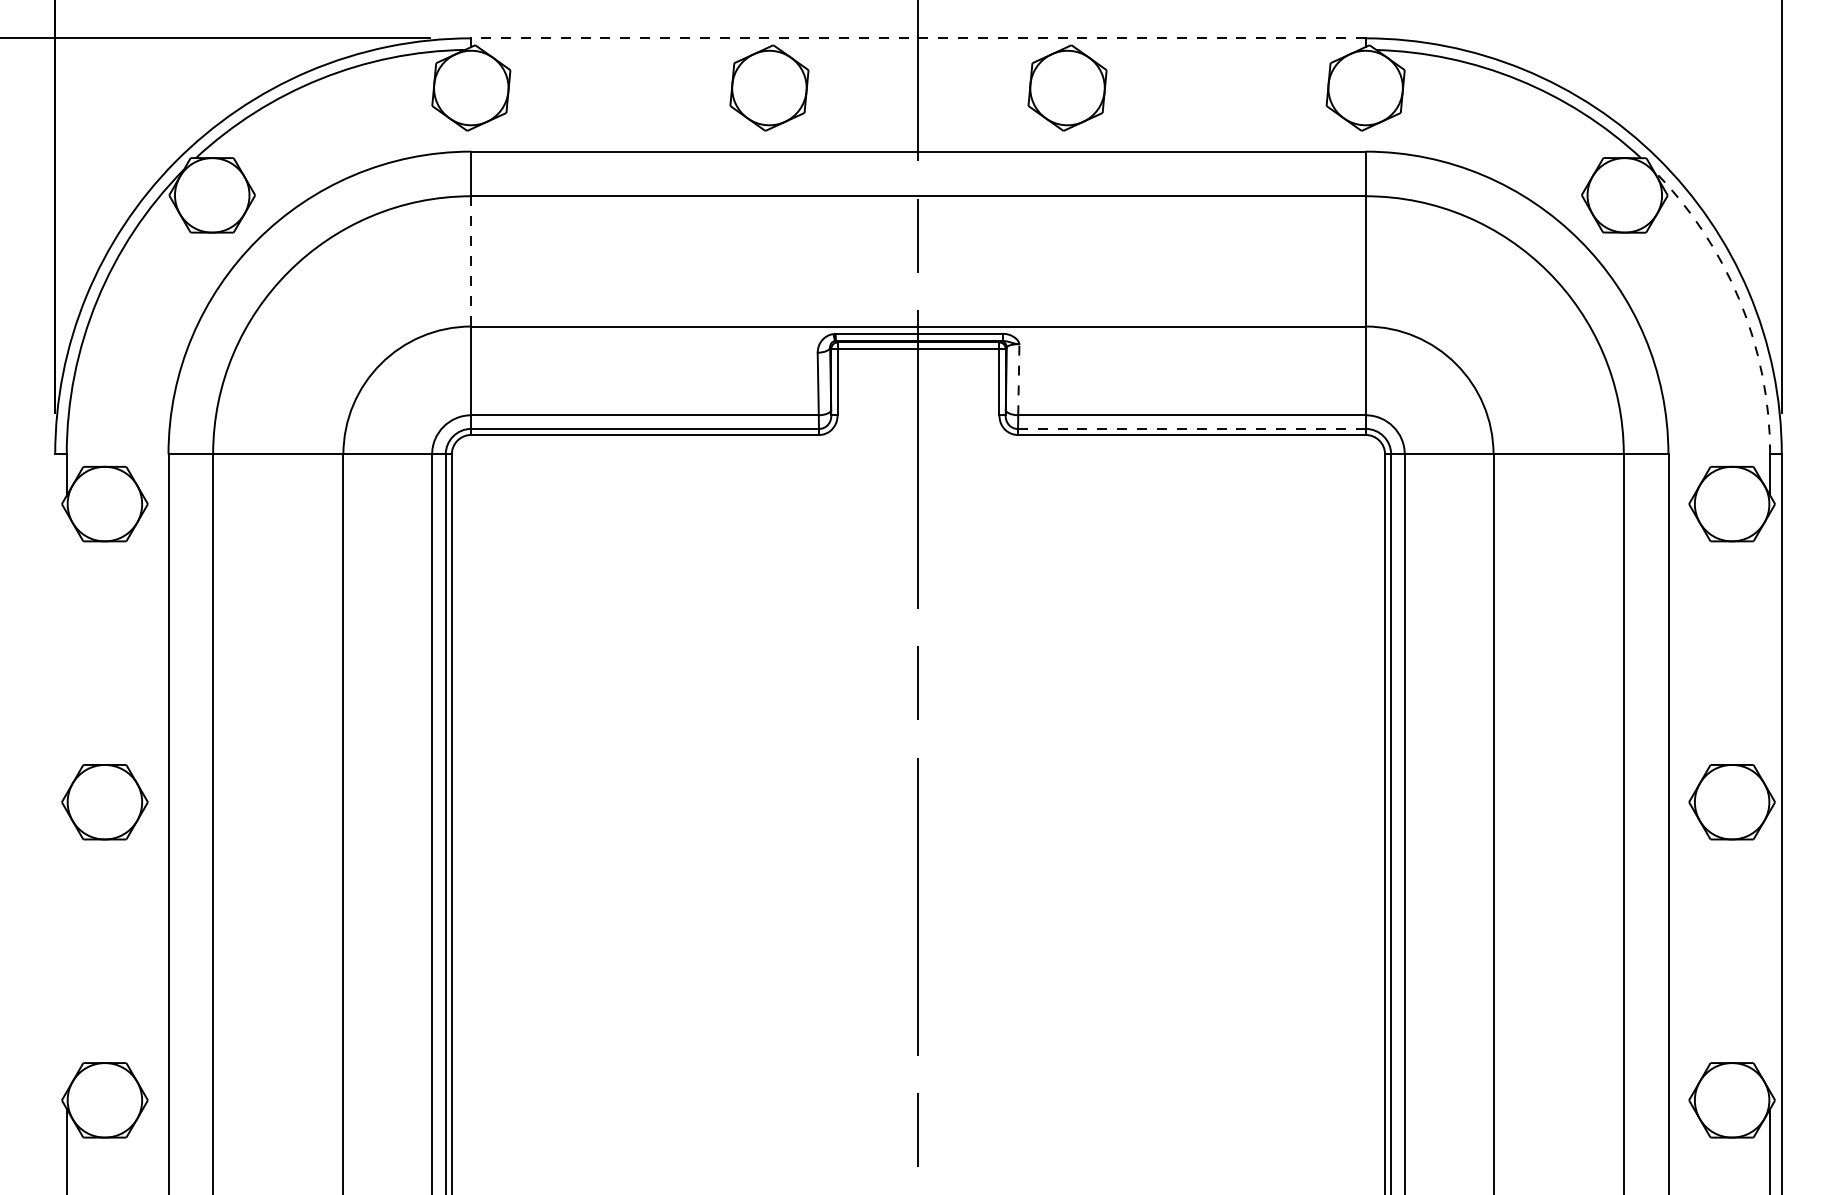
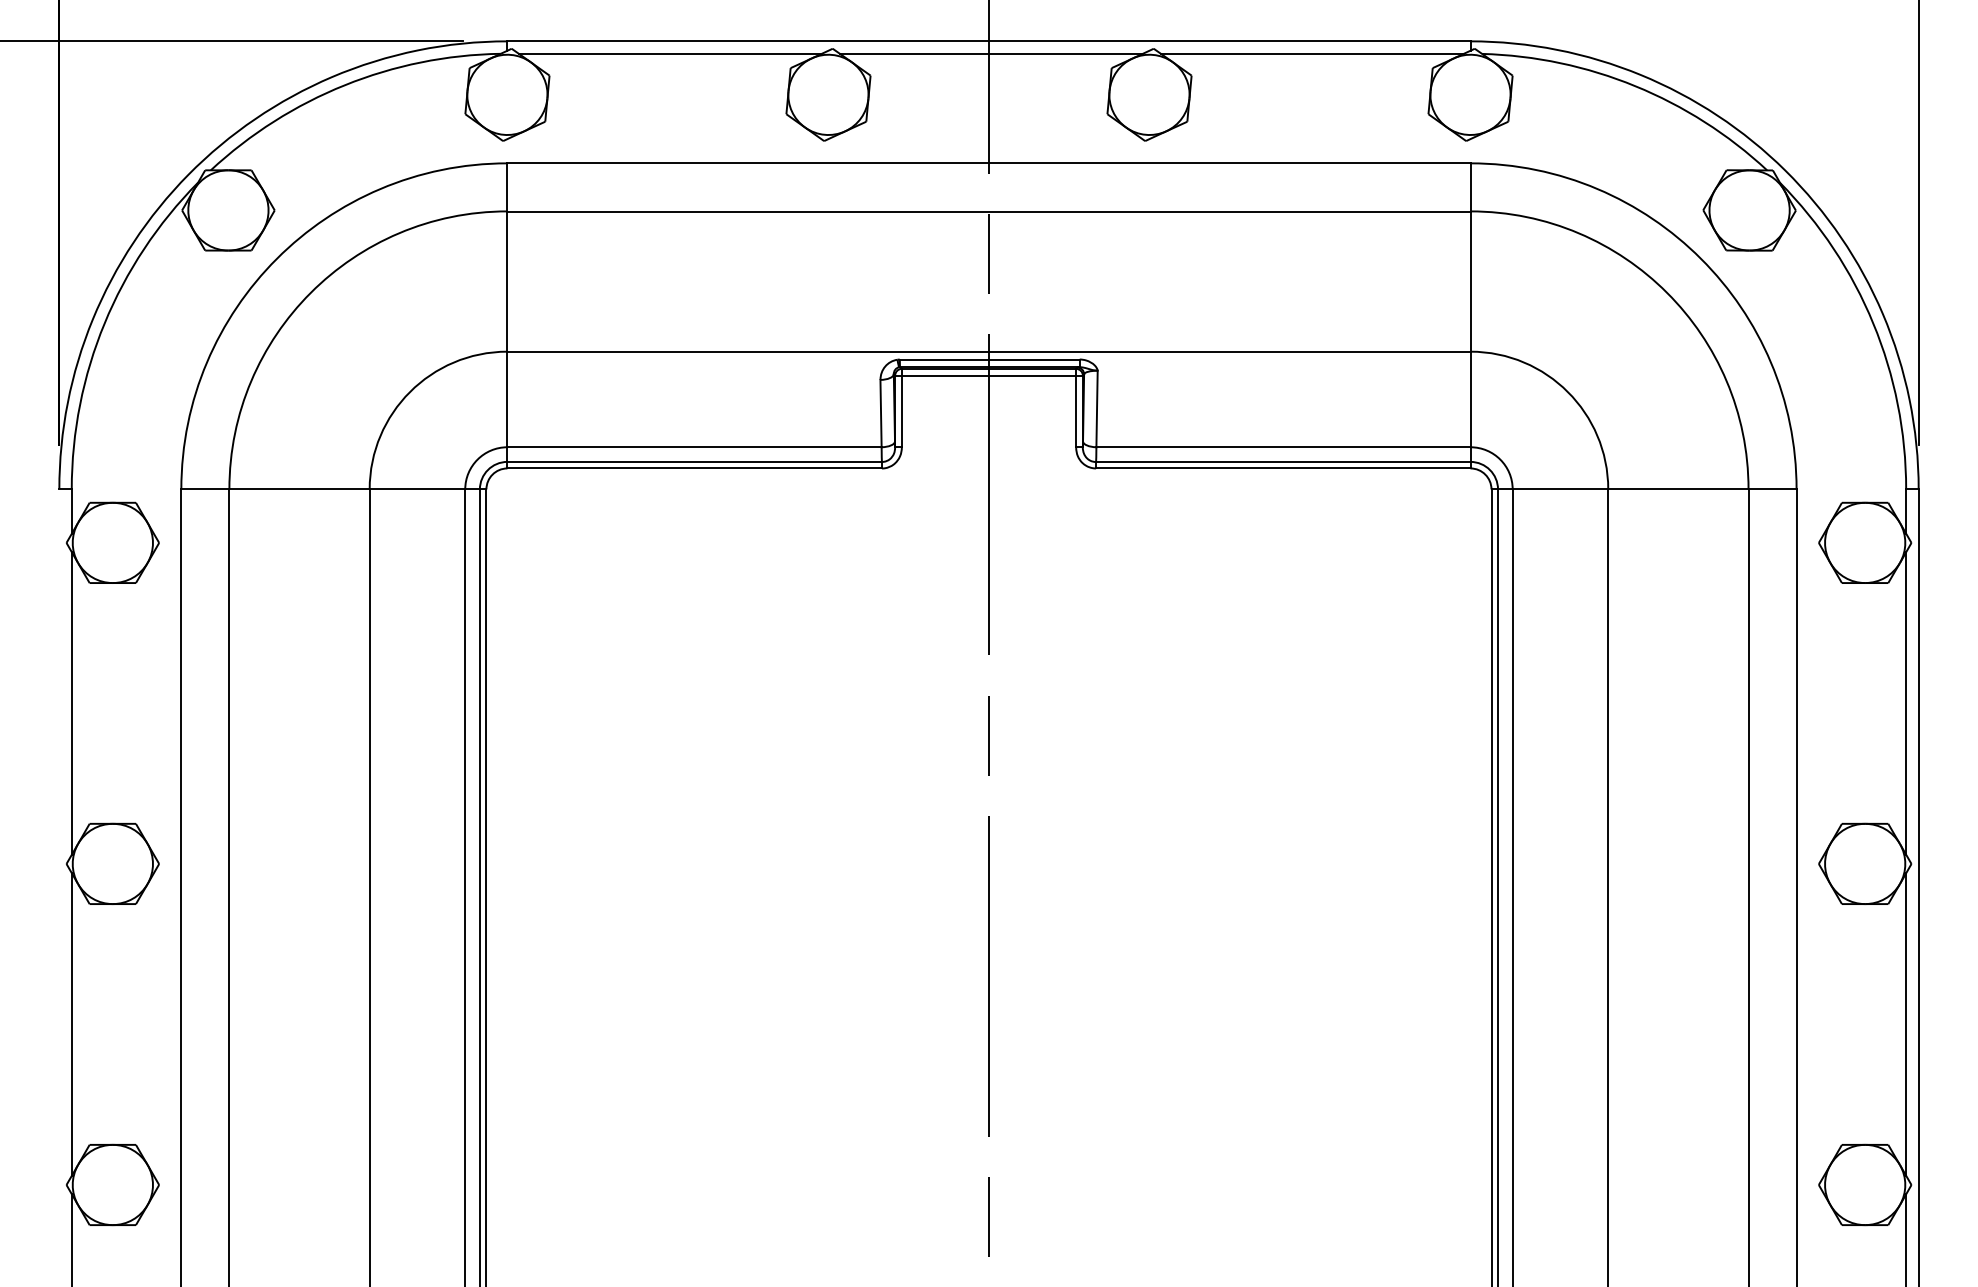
line: (918, 38) -> (988, 41), dashed -> solid
line: (621, 49) -> (669, 53), added
line: (919, 49) -> (990, 53), added
line: (1217, 49) -> (1311, 53), added
line: (471, 262) -> (507, 282), dashed -> solid
arc: (1739, 300) -> (1873, 323), dashed -> solid
line: (1019, 379) -> (1097, 408), dashed -> solid
line: (1191, 429) -> (1282, 462), dashed -> solid
line: (66, 653) -> (71, 703), added
line: (1770, 653) -> (1906, 703), added
line: (66, 951) -> (71, 1024), added
line: (1770, 951) -> (1906, 1024), added

